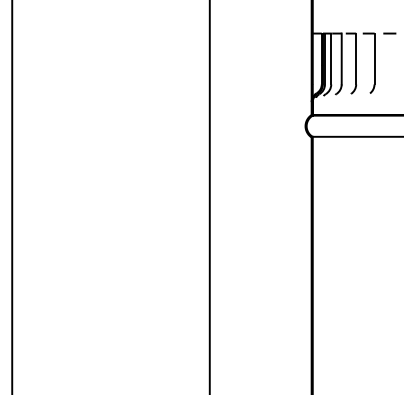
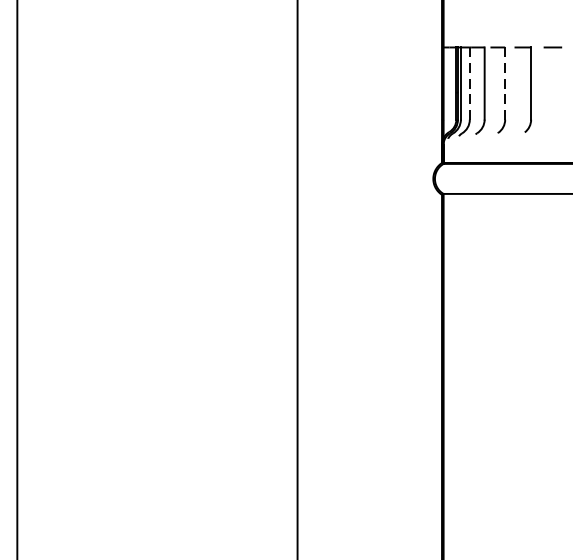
line: (331, 59) -> (470, 84), solid -> dashed
line: (356, 59) -> (505, 84), solid -> dashed

